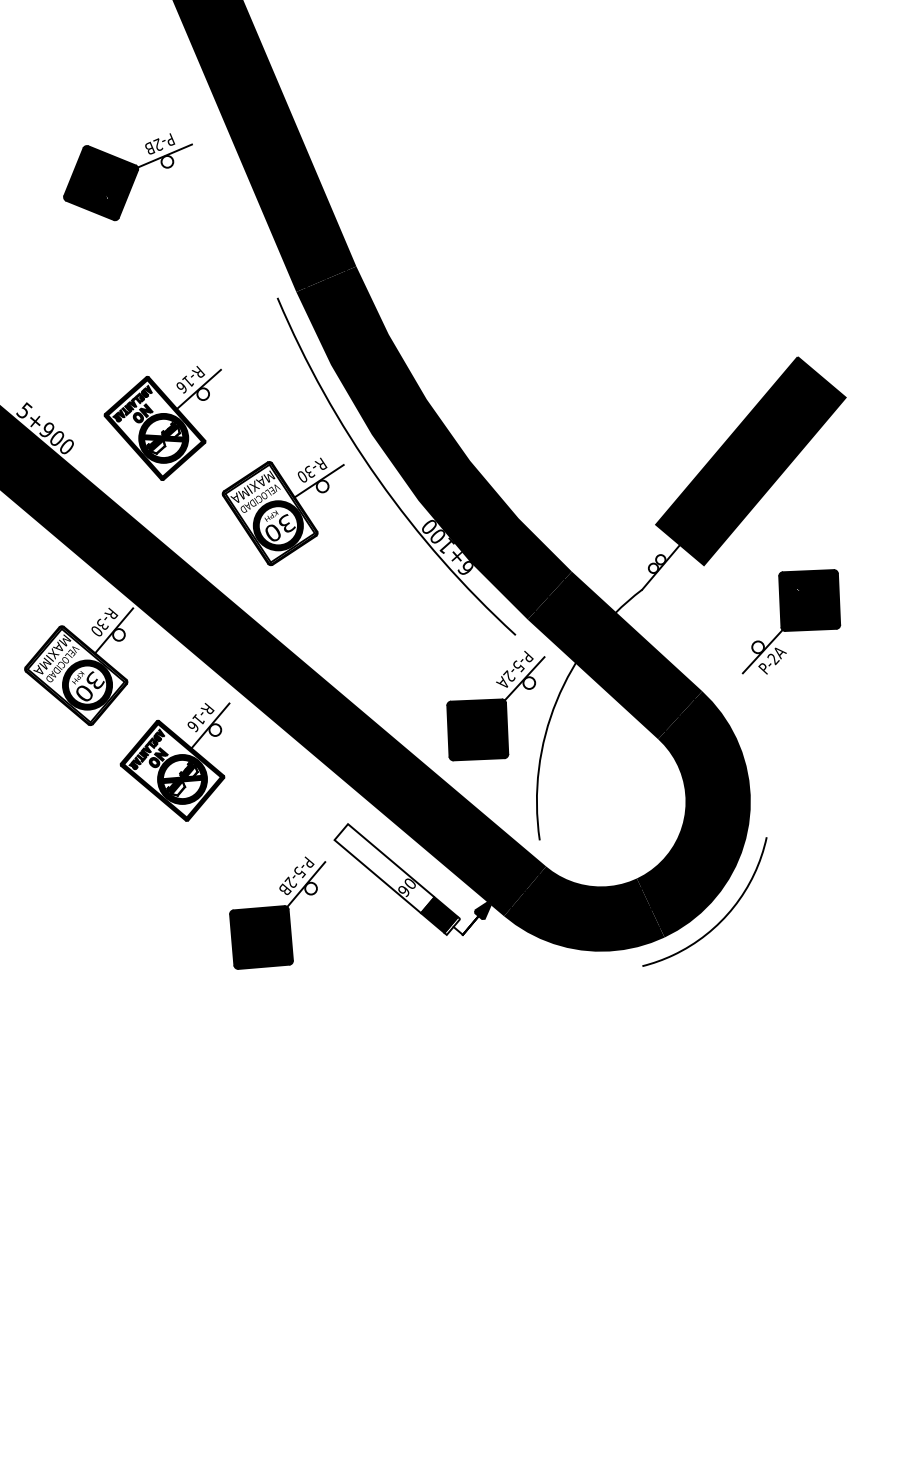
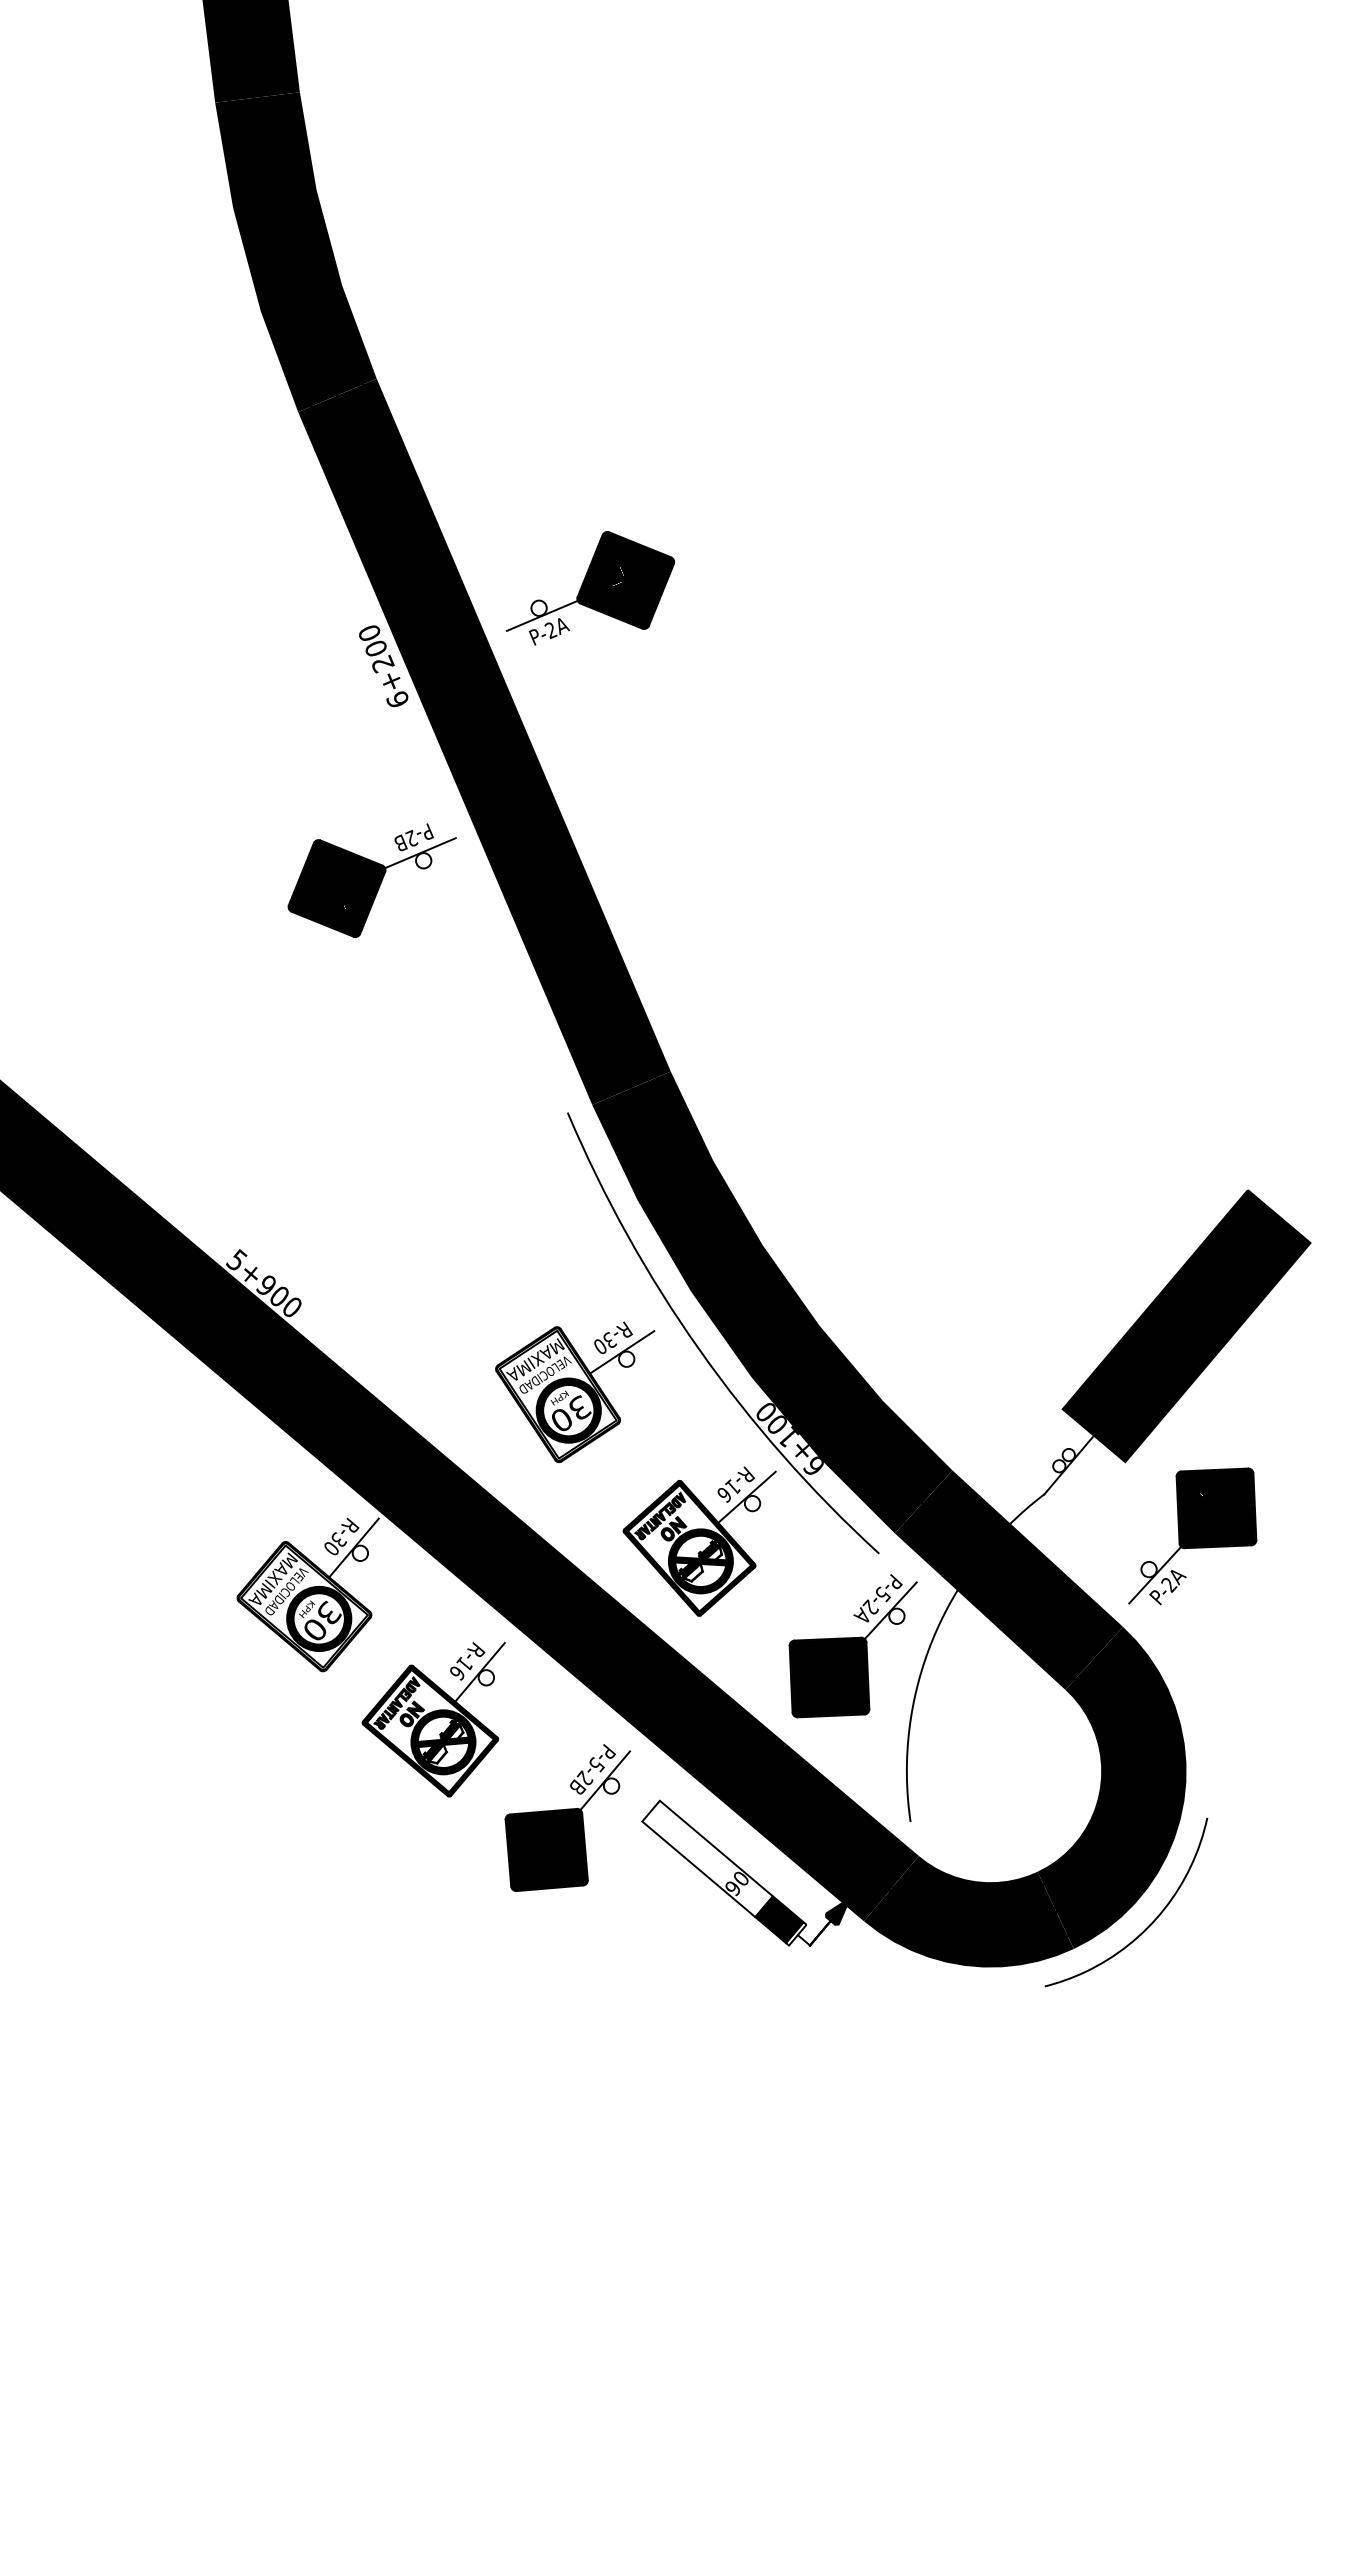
part: (127, 176) -> (371, 880), moved
part: (162, 423) -> (699, 1541), moved
part: (791, 622) -> (1192, 1536), moved
part: (277, 912) -> (567, 1817), moved

